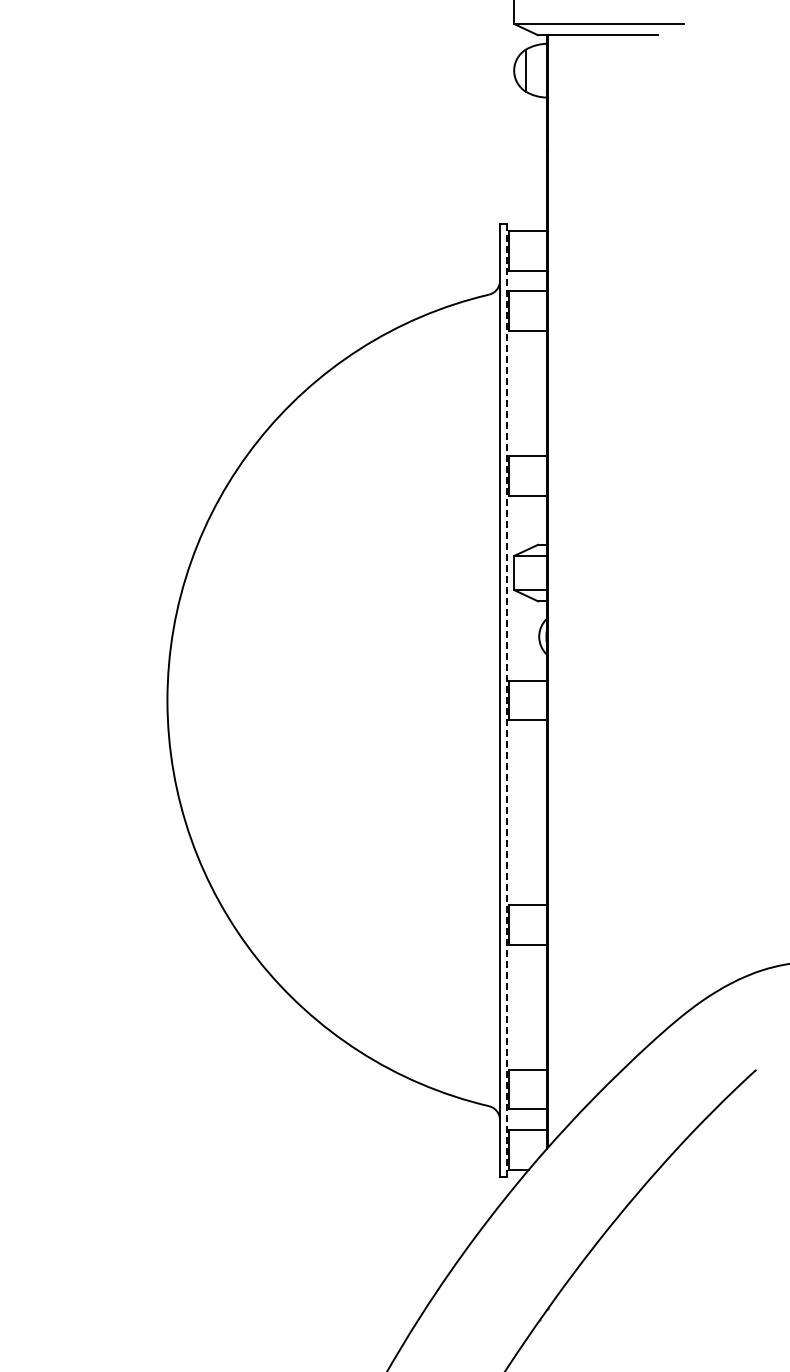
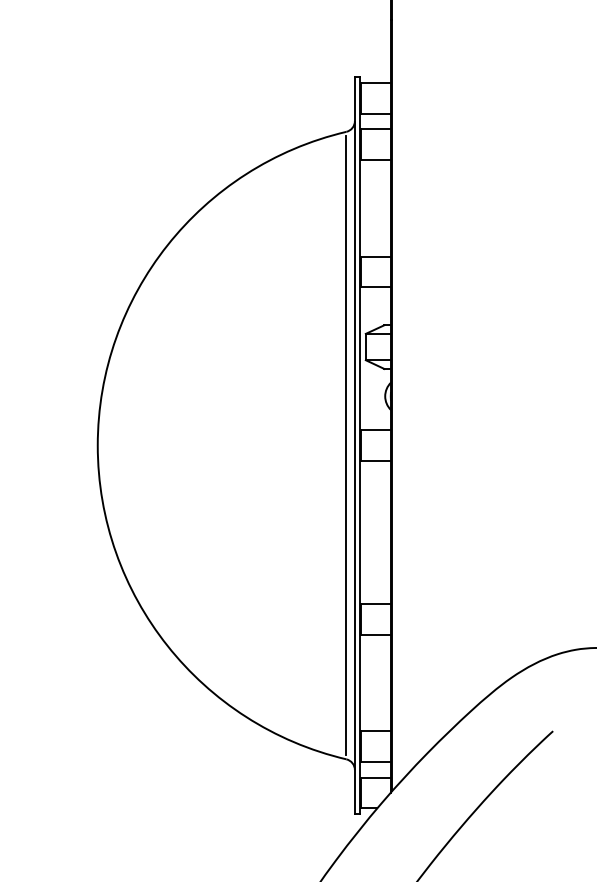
line: (507, 699) -> (360, 444), dashed -> solid
line: (489, 700) -> (346, 445), added

